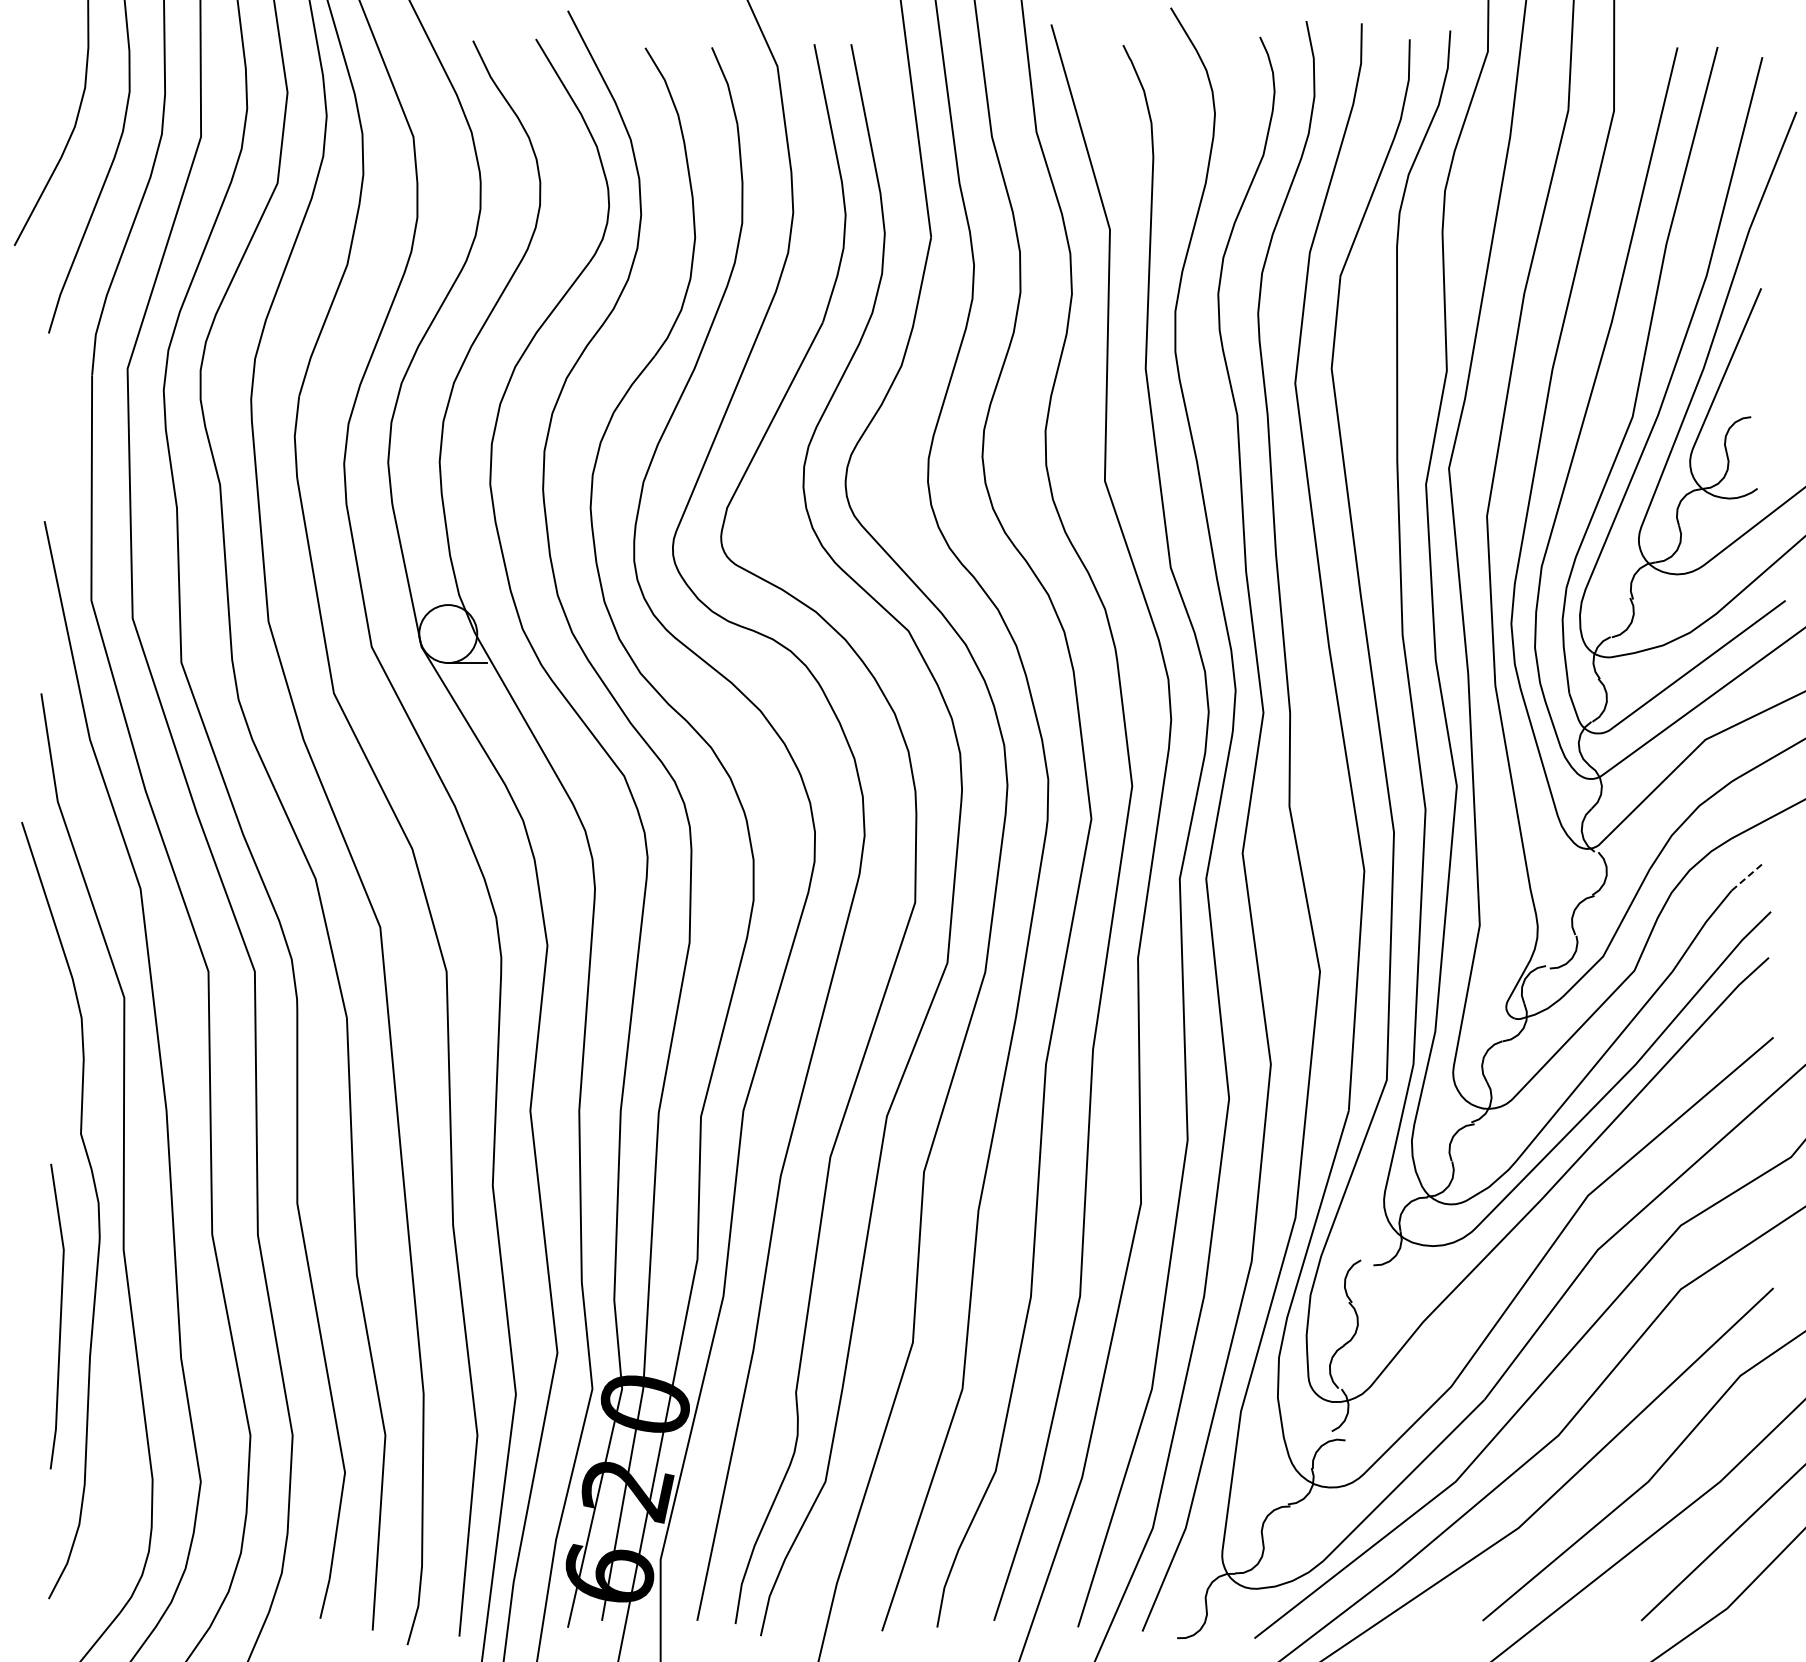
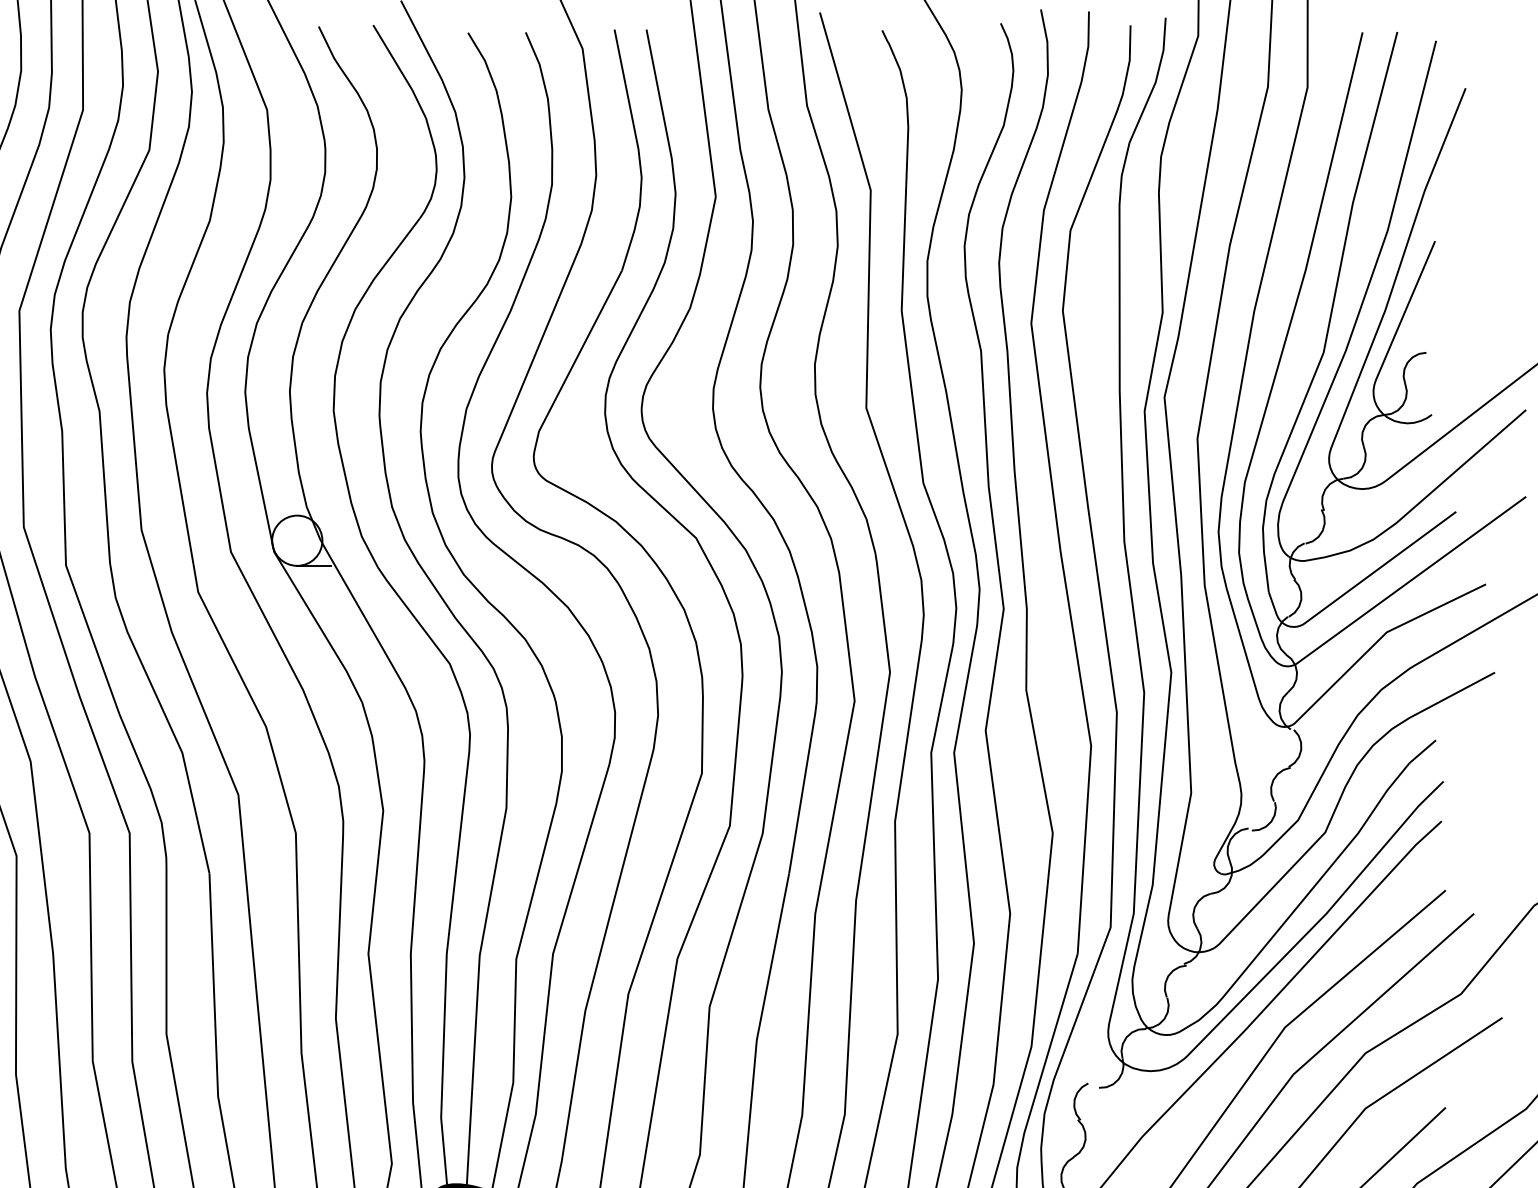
line: (1747, 877) -> (1423, 751), dashed -> solid

